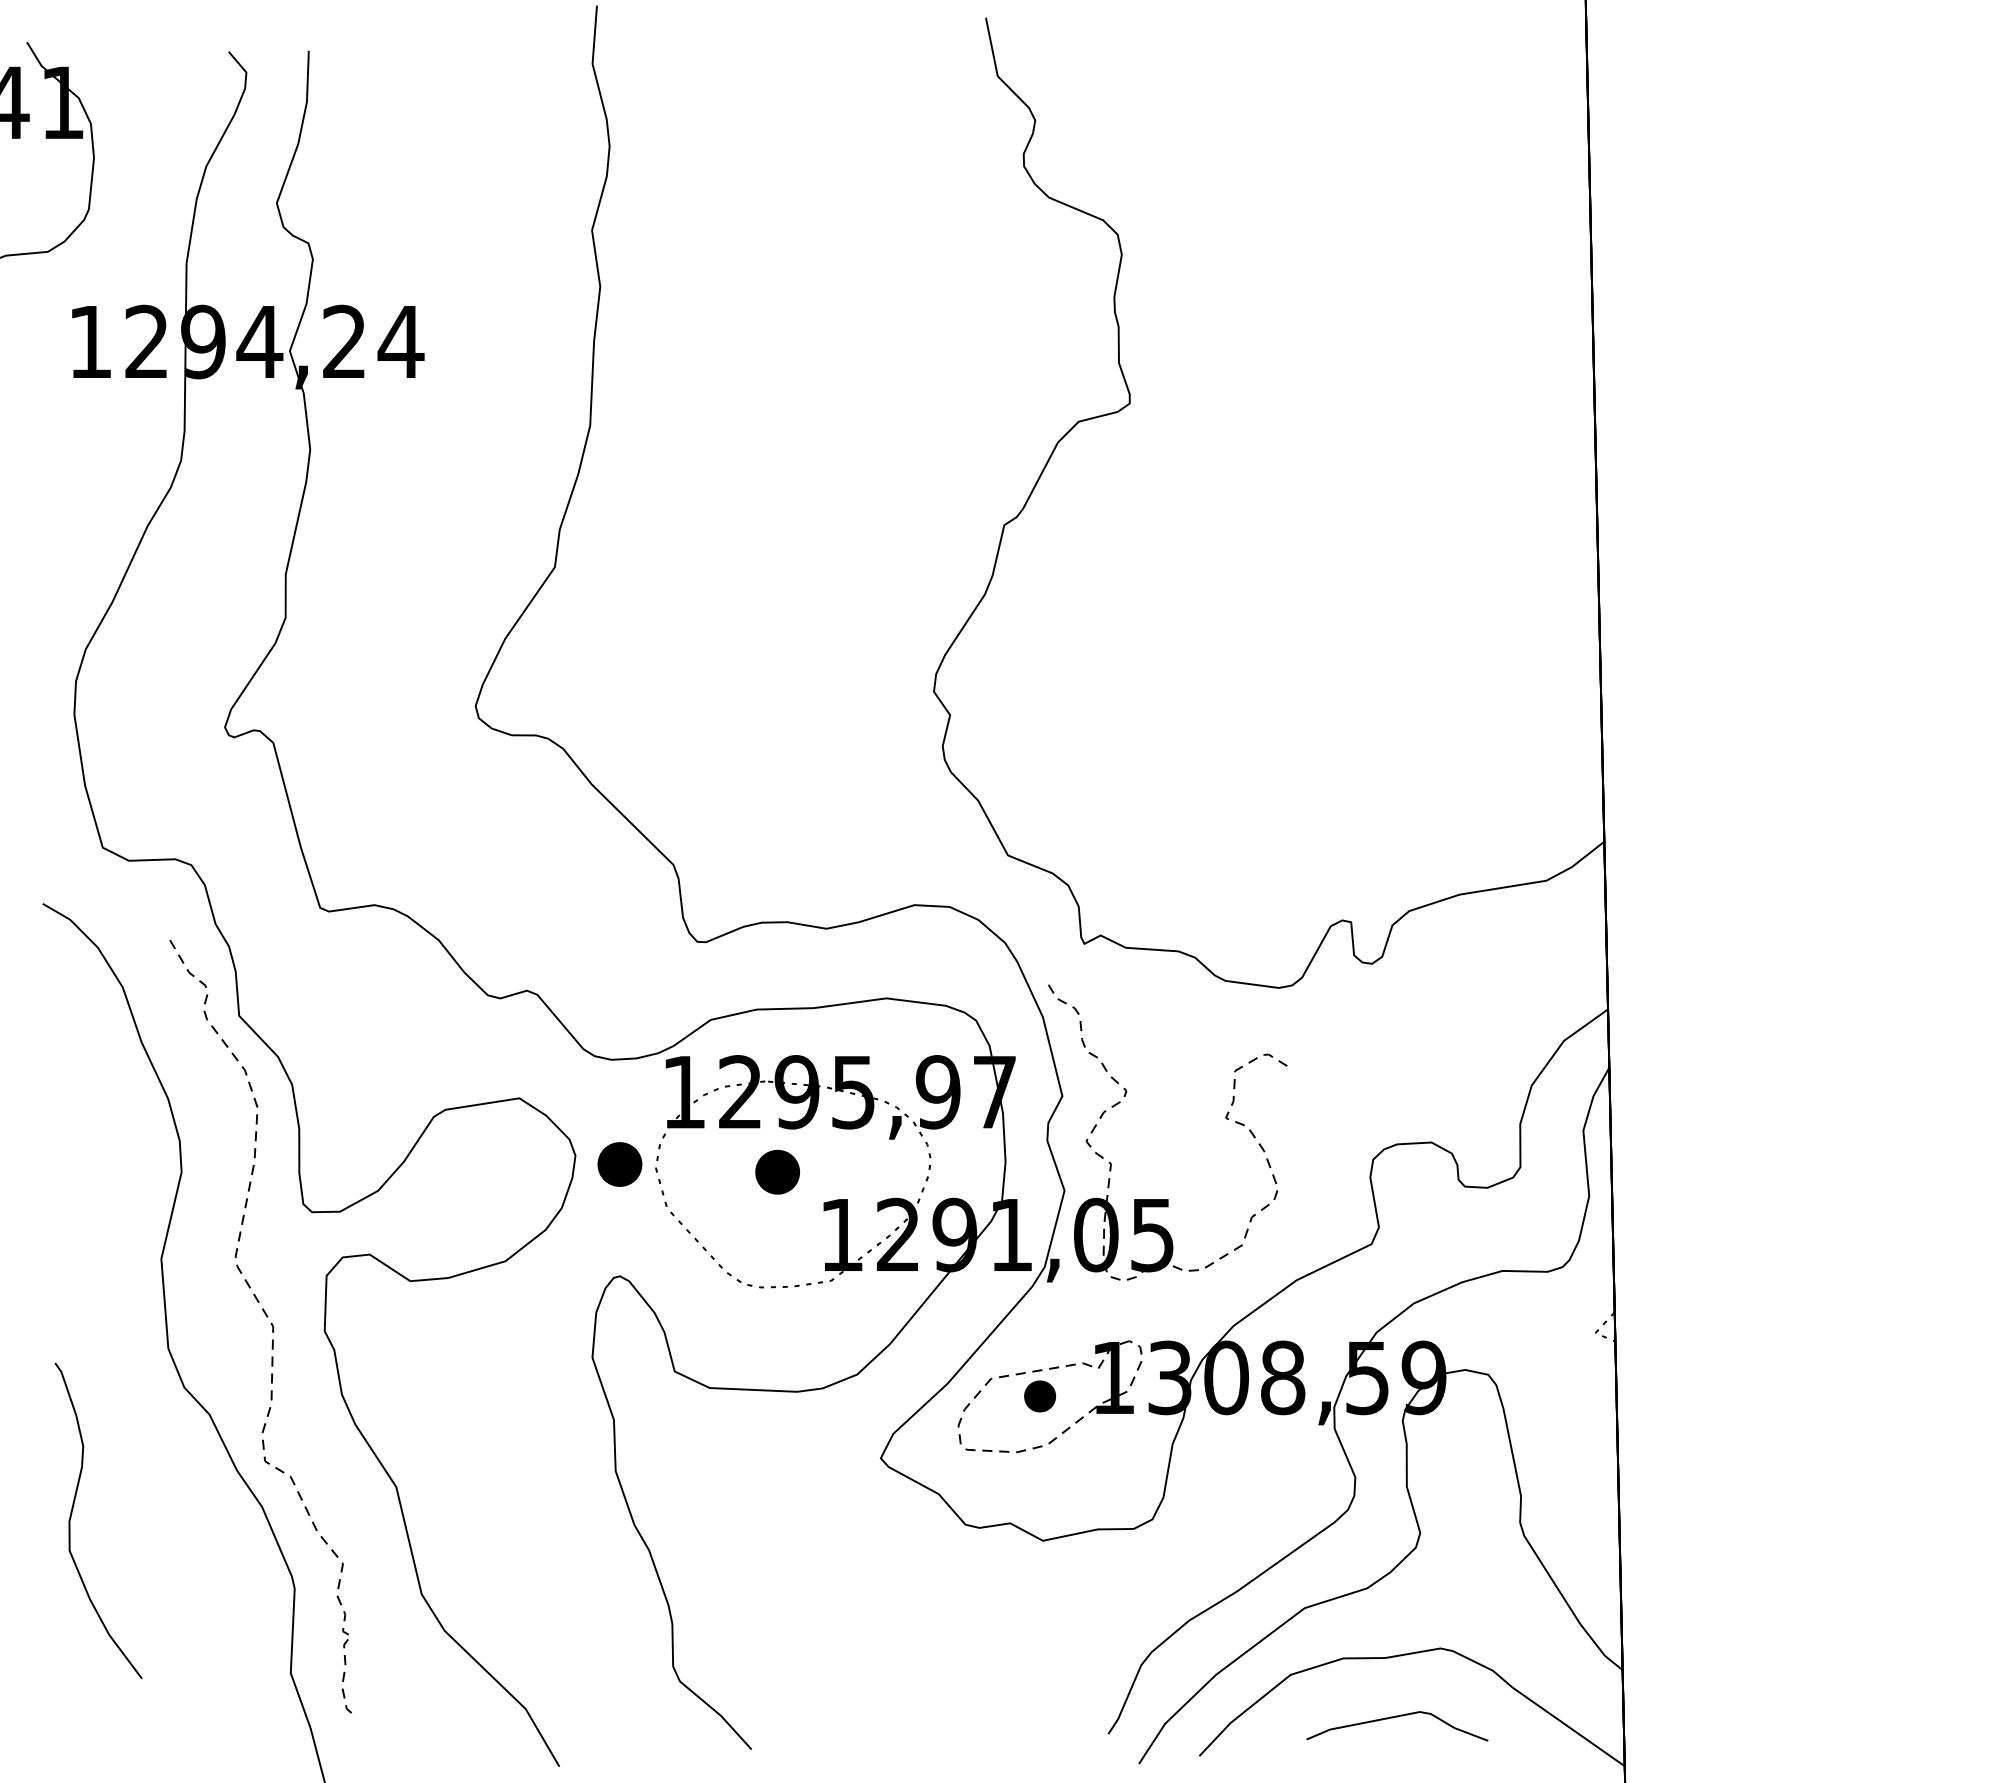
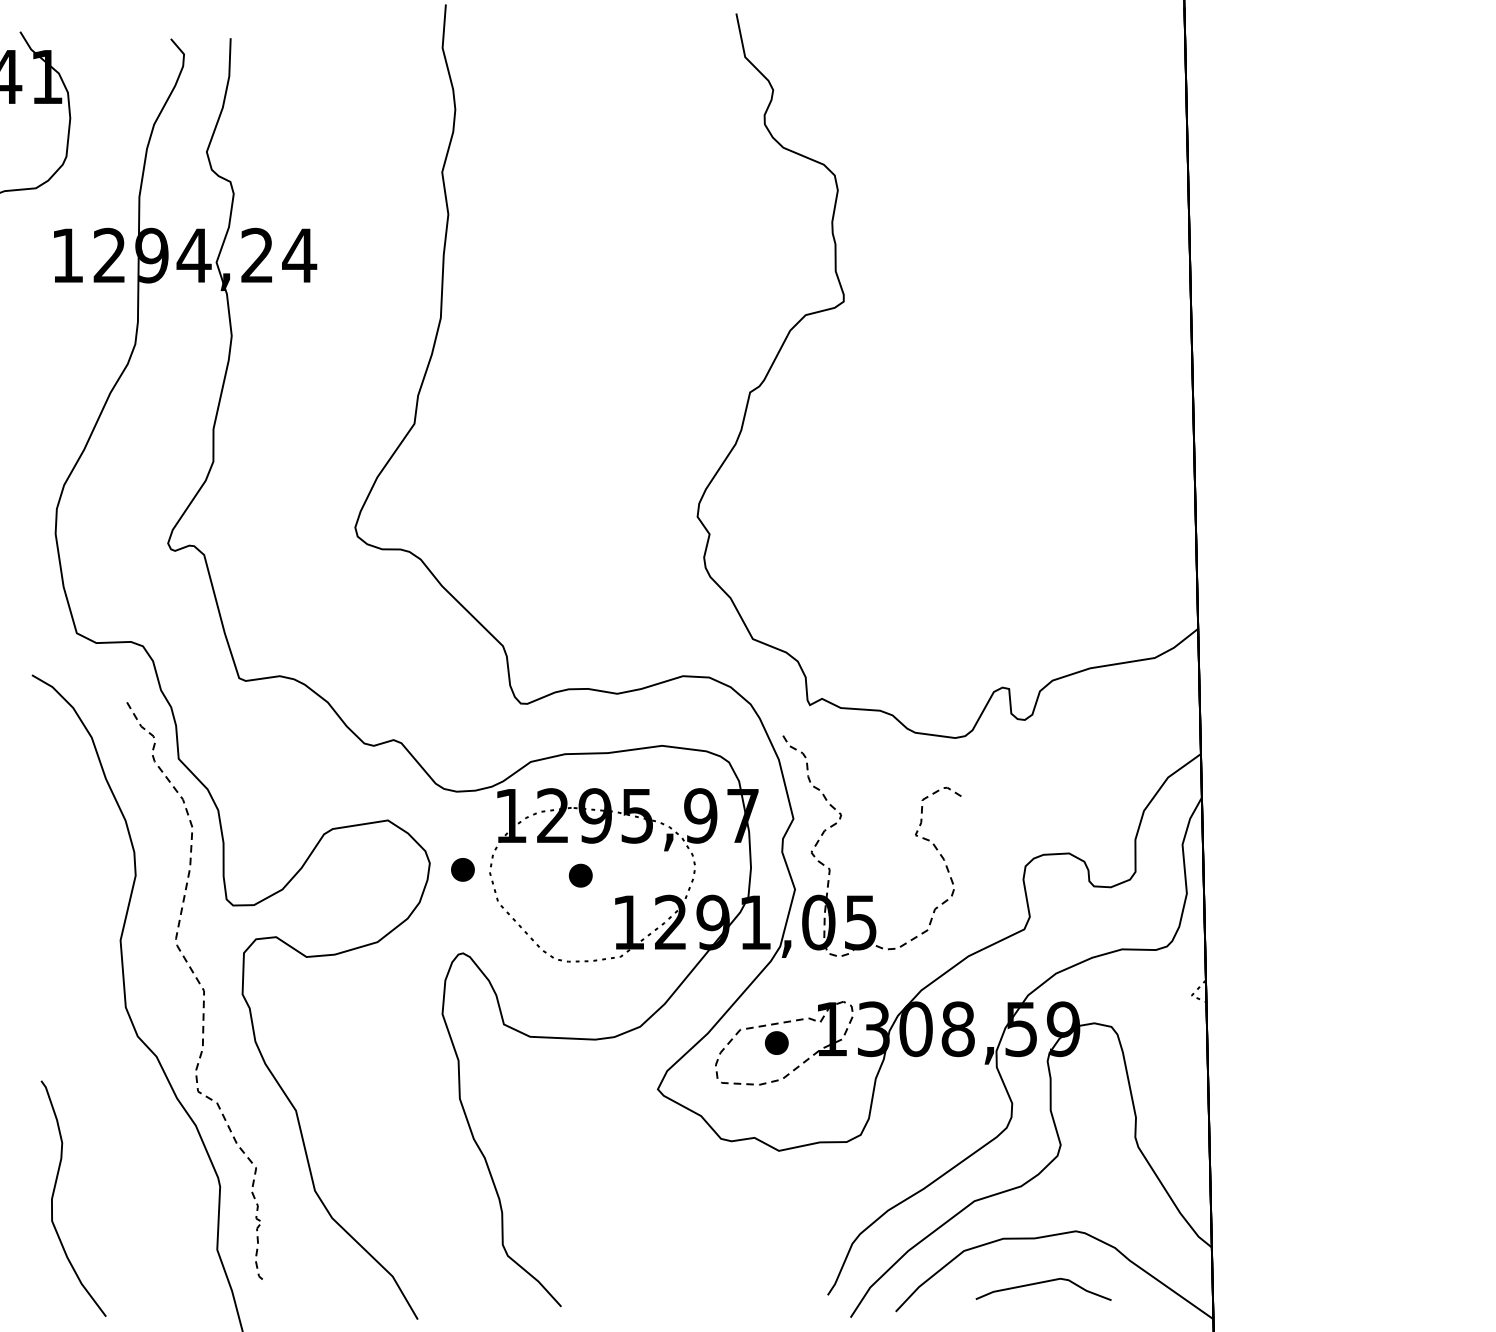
part: (619, 1164) -> (462, 869), size x0.71
part: (777, 1172) -> (580, 875), size x0.71
curve: (72, 1513) -> (54, 1193), moved

